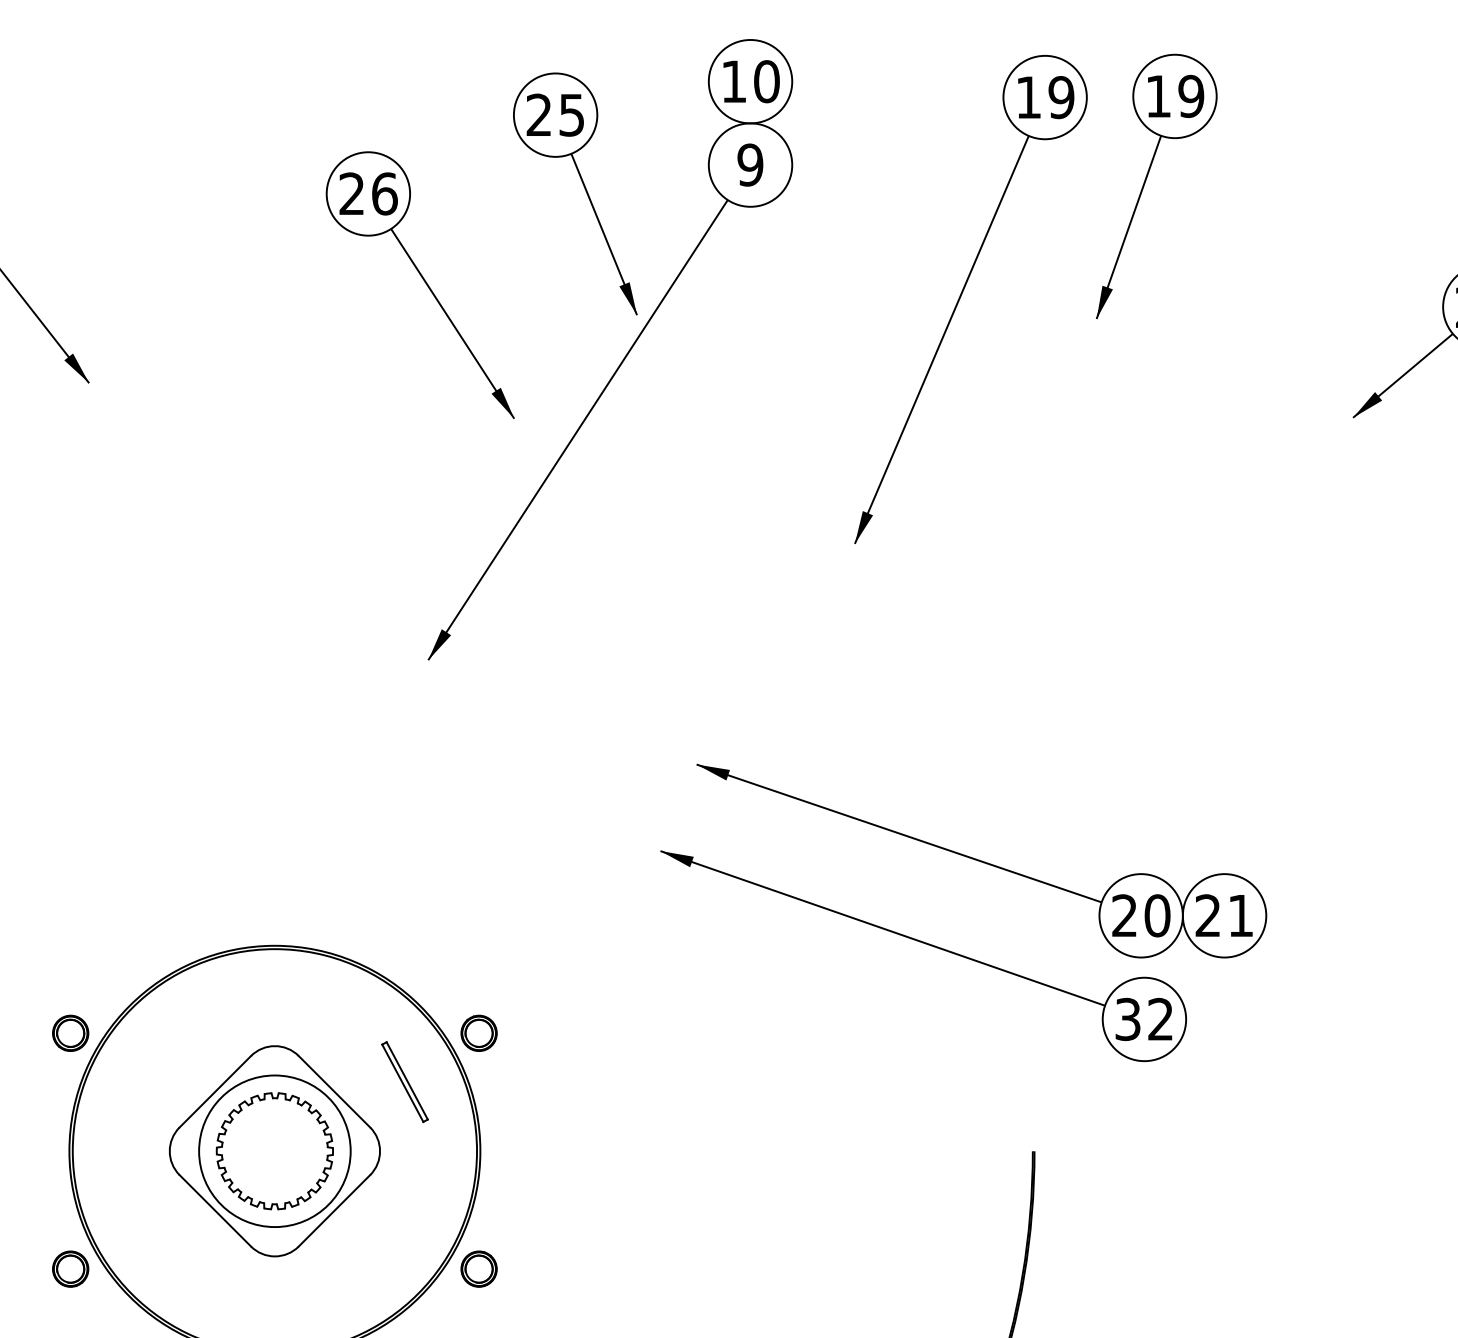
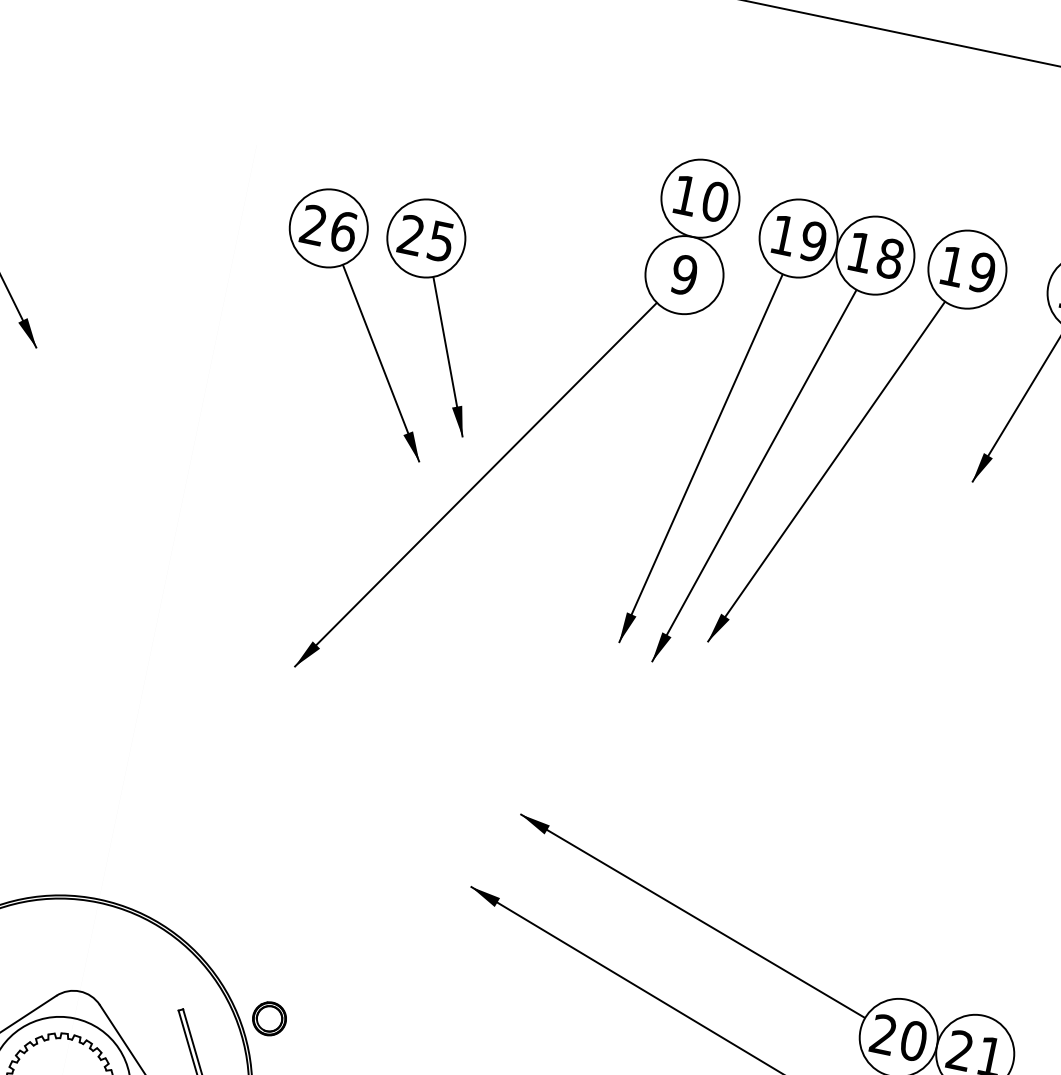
part: (584, 189) -> (438, 312), moved
part: (874, 317) -> (768, 438), added

